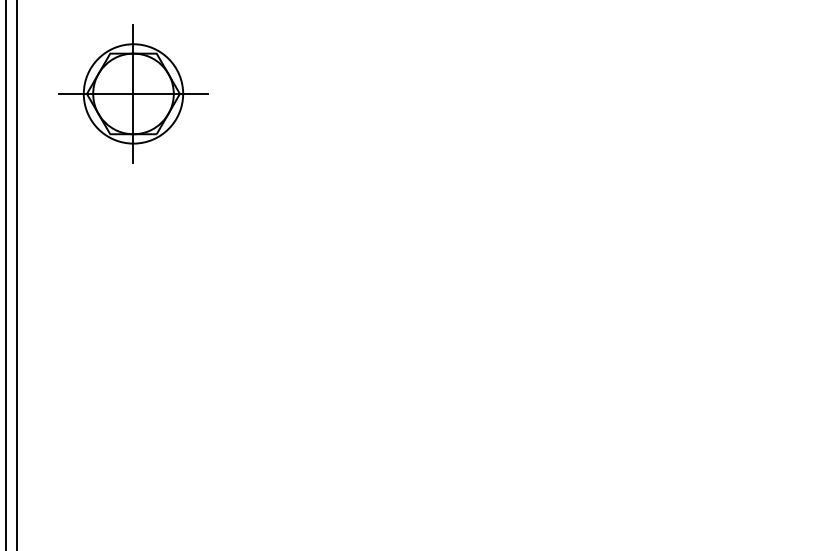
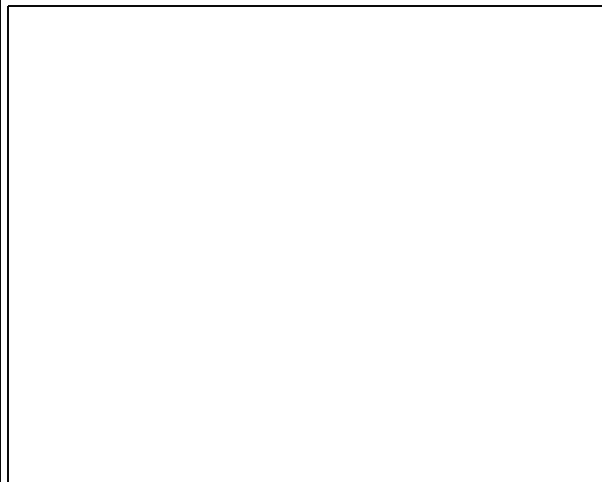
part: (132, 92) -> (83, 81), removed

